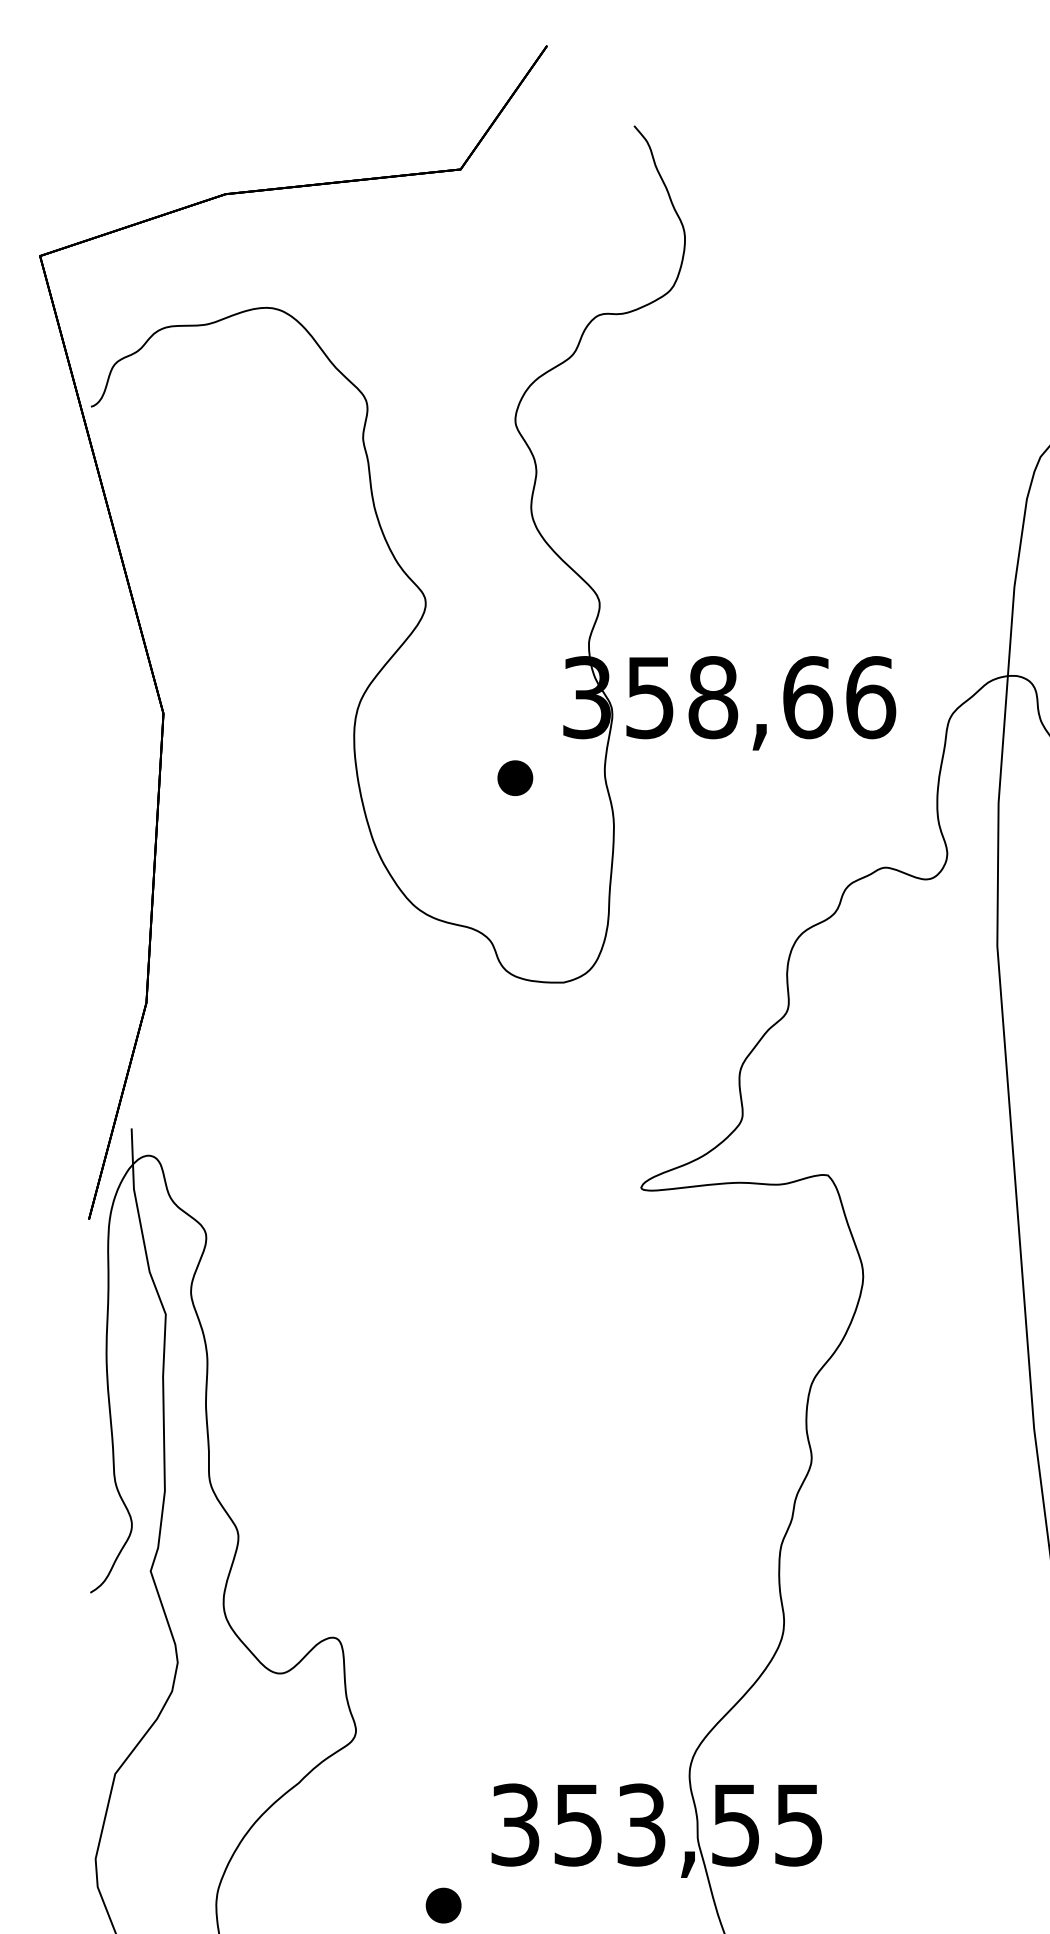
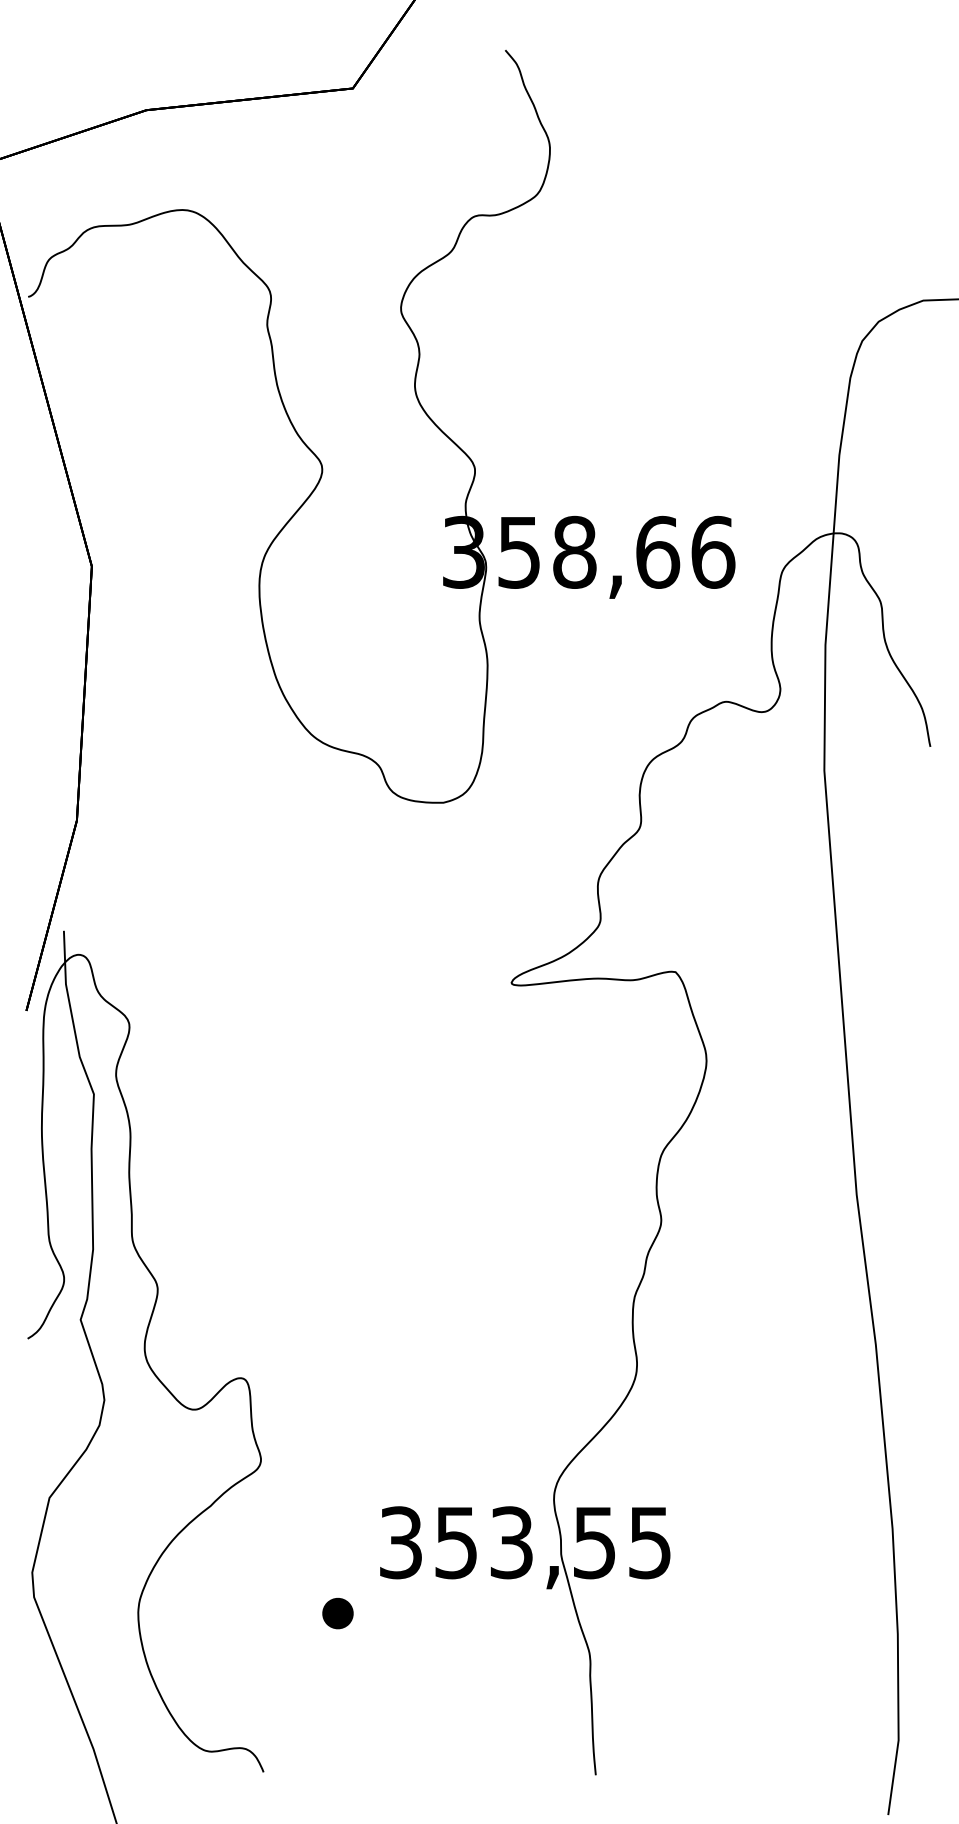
part: (514, 777) -> (400, 622), removed

